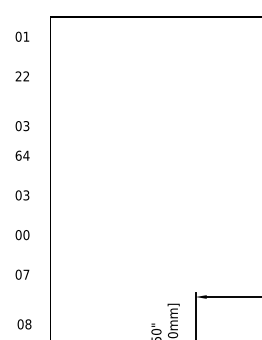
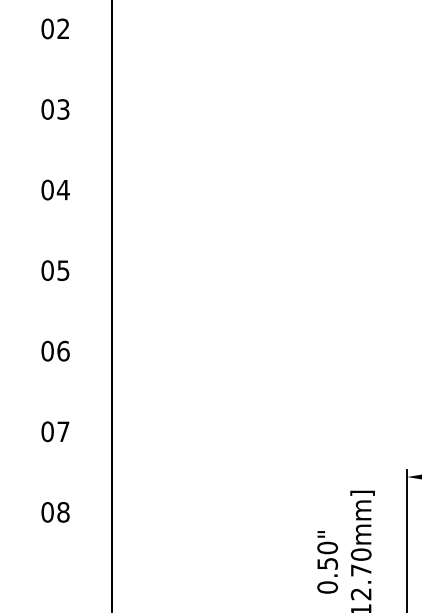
text: (18, 76) -> (47, 29), 22 -> 02
text: (22, 126) -> (55, 110), moved
text: (18, 155) -> (47, 189), 64 -> 04
text: (26, 194) -> (63, 268), 03 -> 05
text: (26, 234) -> (63, 350), 00 -> 06
text: (24, 324) -> (55, 512), moved

